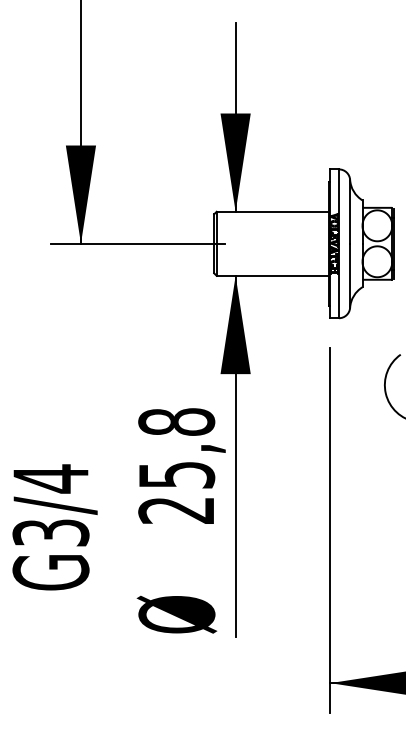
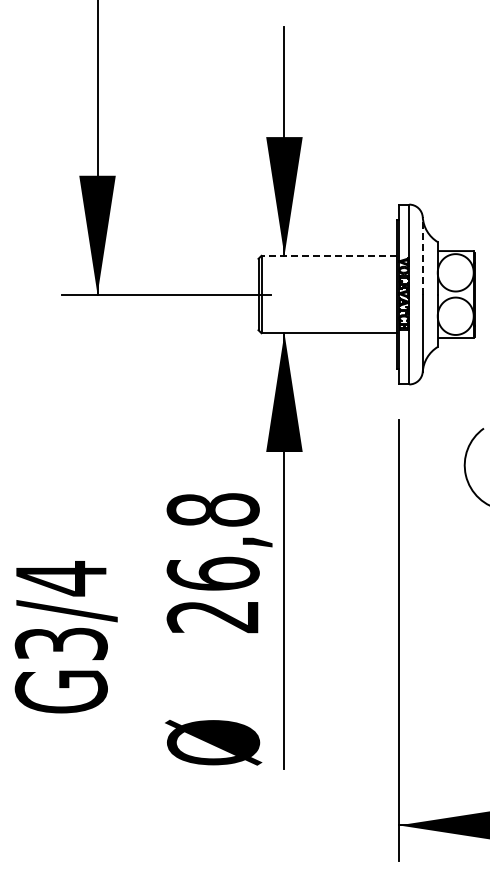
line: (272, 211) -> (329, 255), solid -> dashed
line: (349, 211) -> (422, 255), solid -> dashed
text: (176, 474) -> (212, 573), 25,8 -> 26,8

